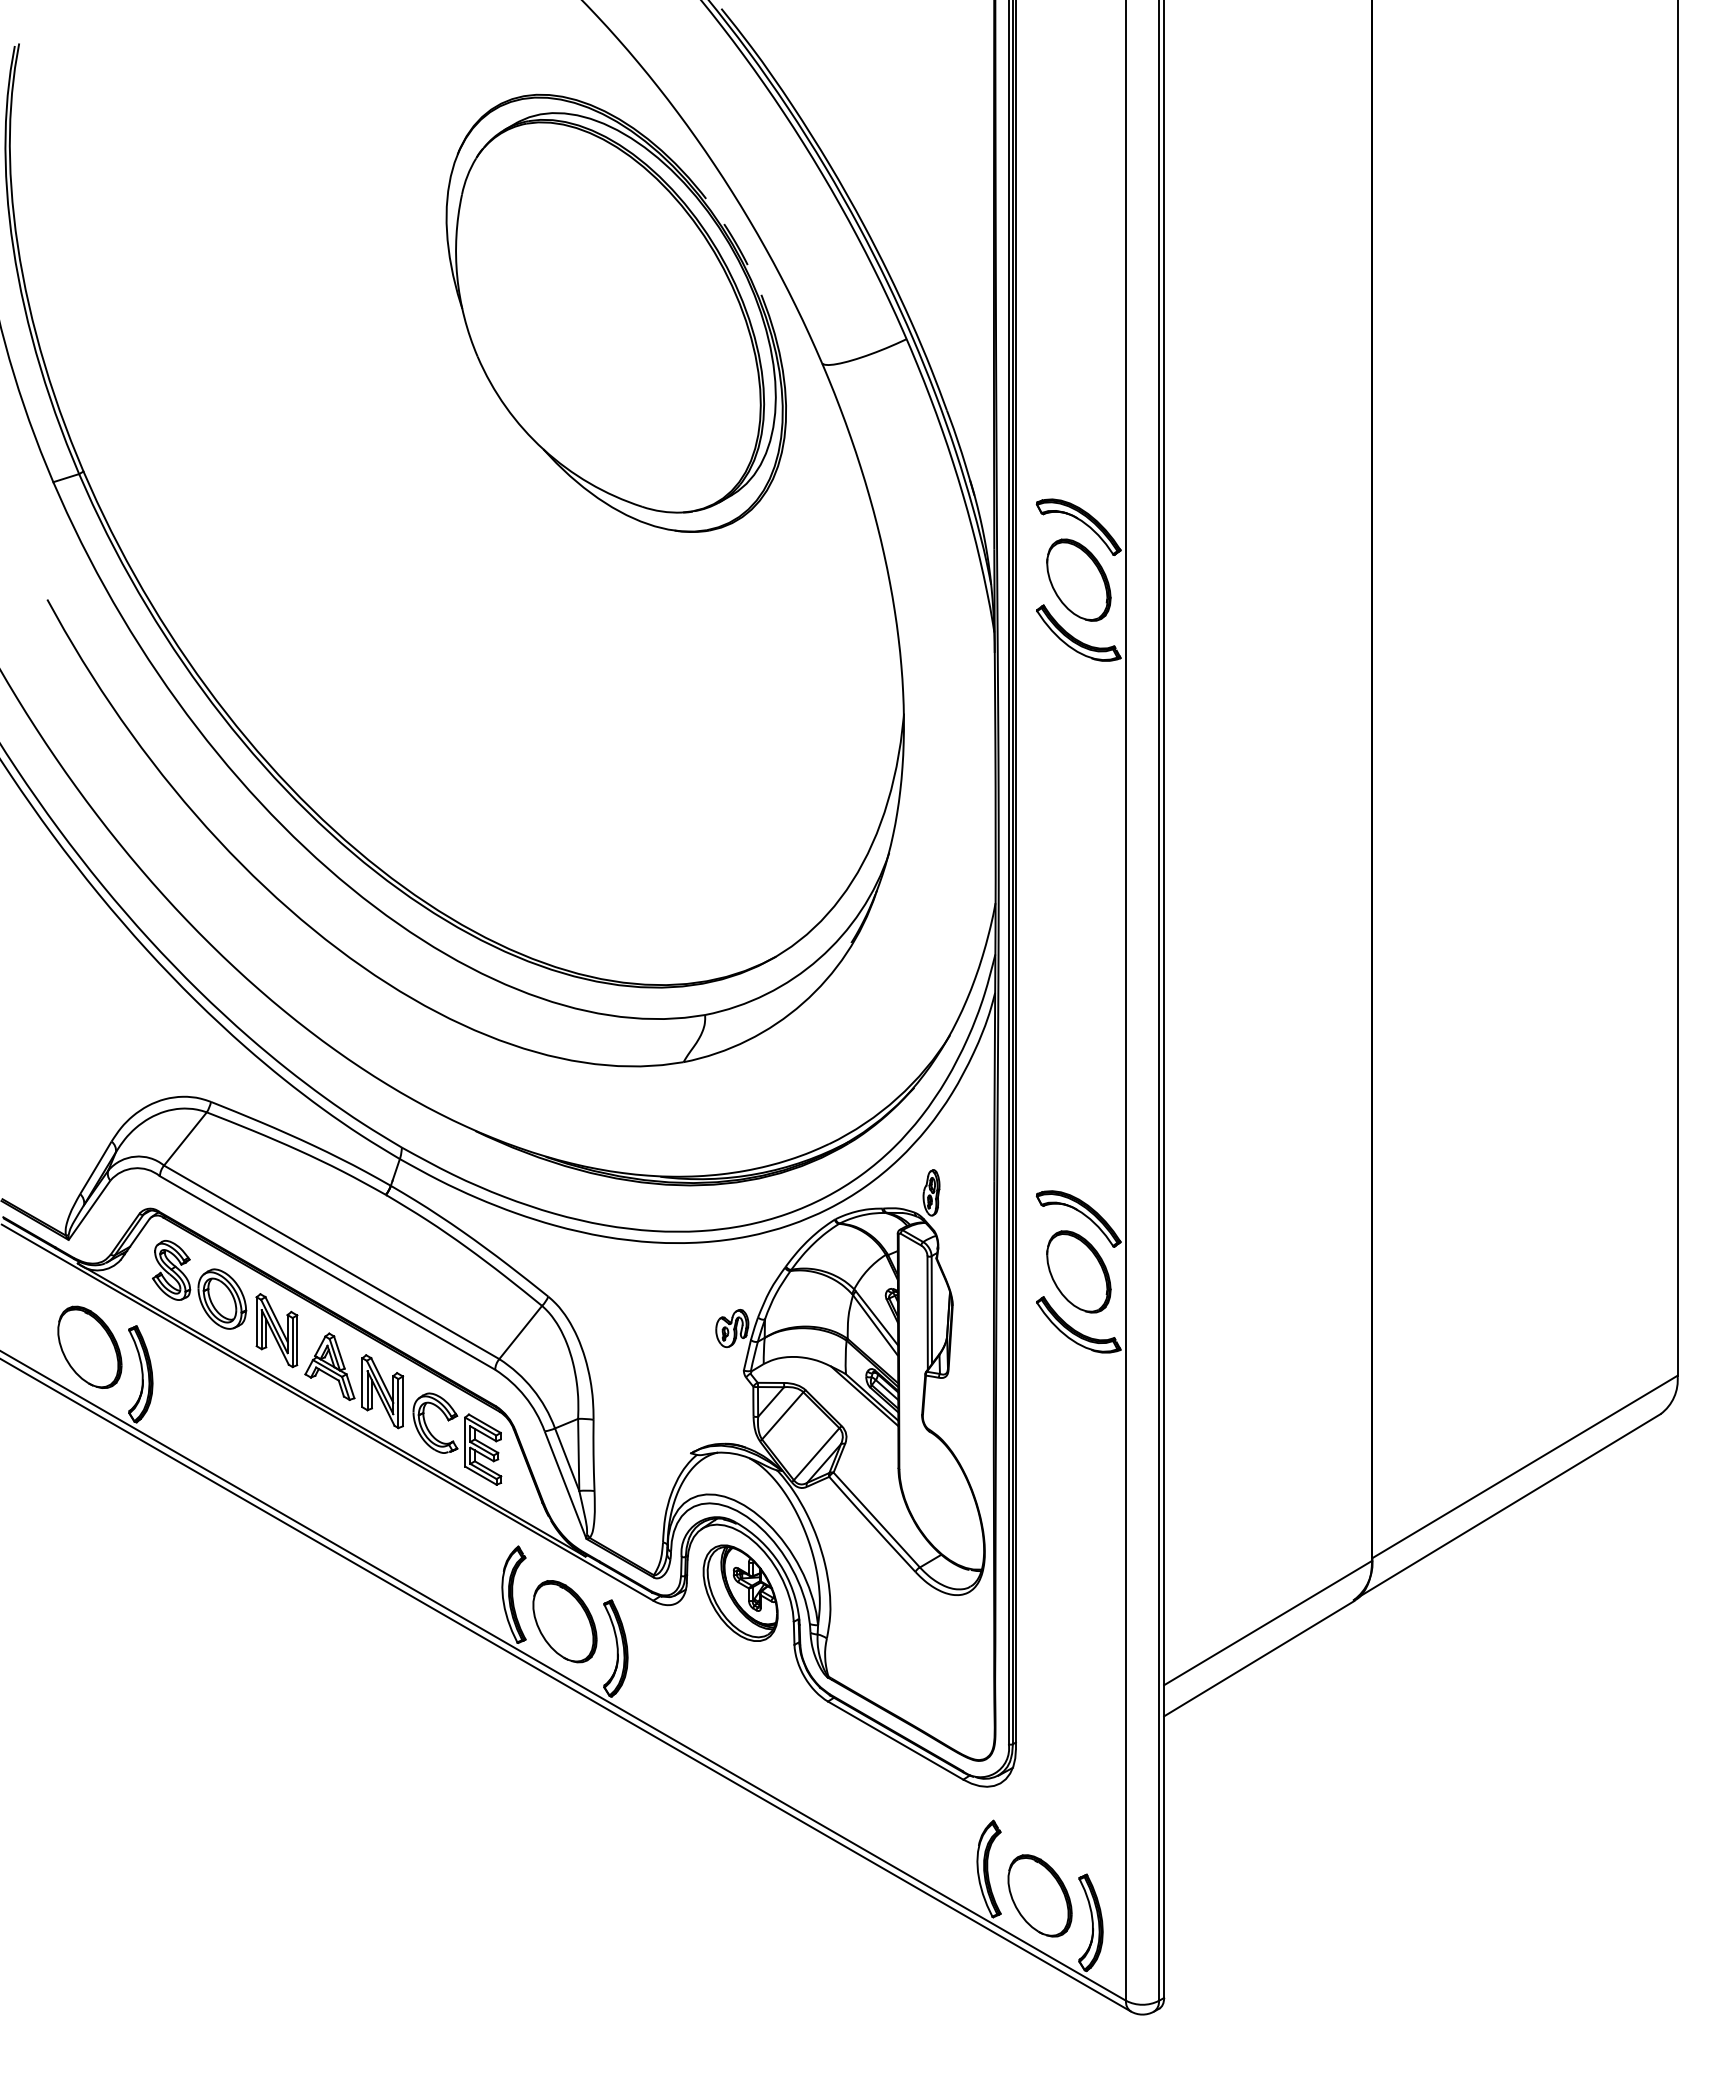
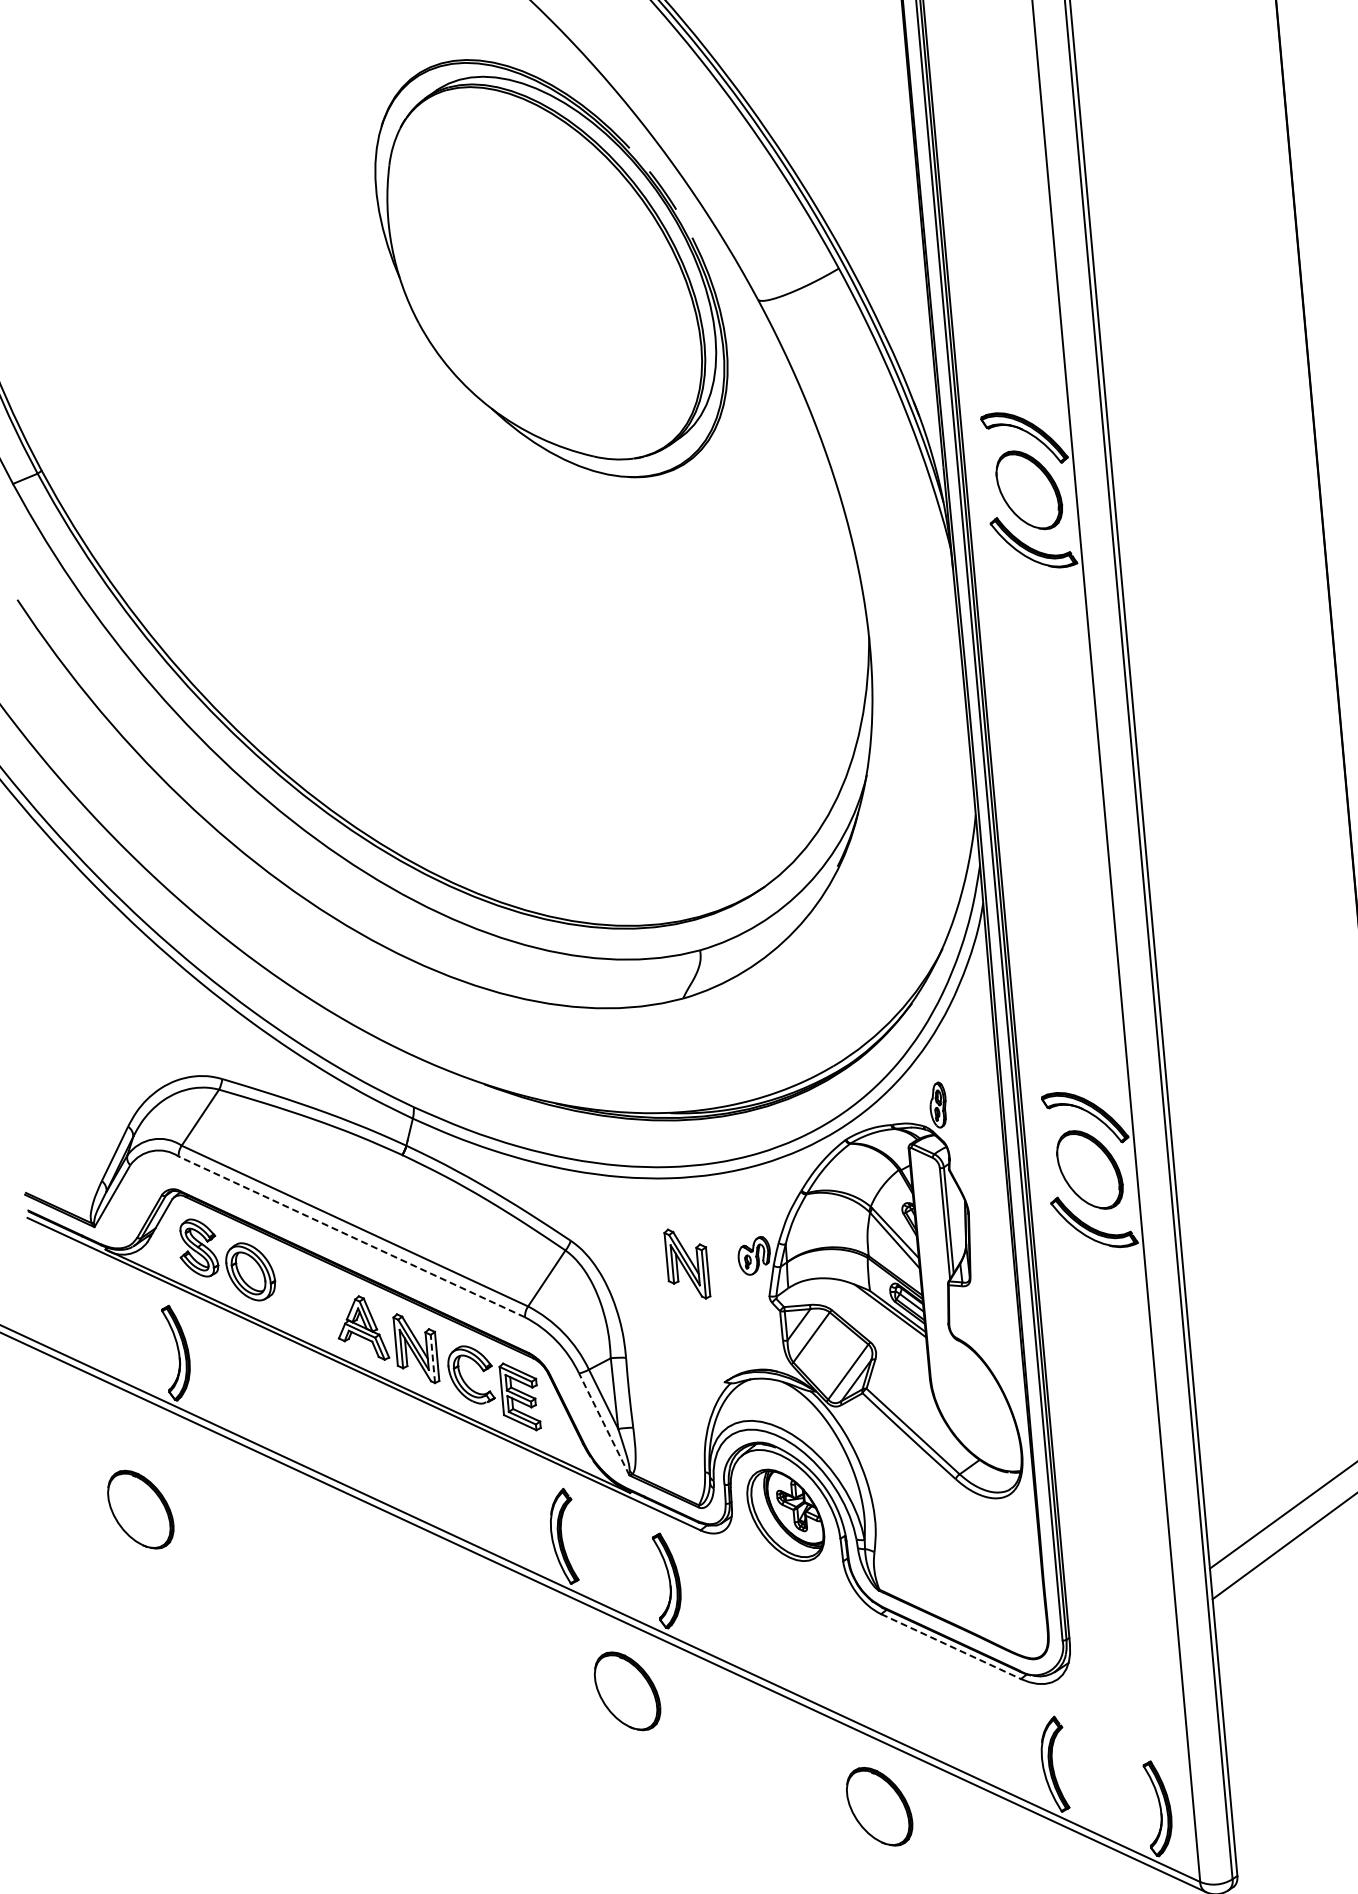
line: (327, 1272) -> (351, 1236), solid -> dashed
part: (276, 1330) -> (686, 1263), moved
part: (89, 1346) -> (140, 1508), moved
line: (398, 1403) -> (432, 1358), solid -> dashed
line: (565, 1484) -> (604, 1423), solid -> dashed
part: (564, 1621) -> (627, 1691), moved
line: (896, 1740) -> (951, 1646), solid -> dashed
part: (1039, 1895) -> (878, 1806), moved

